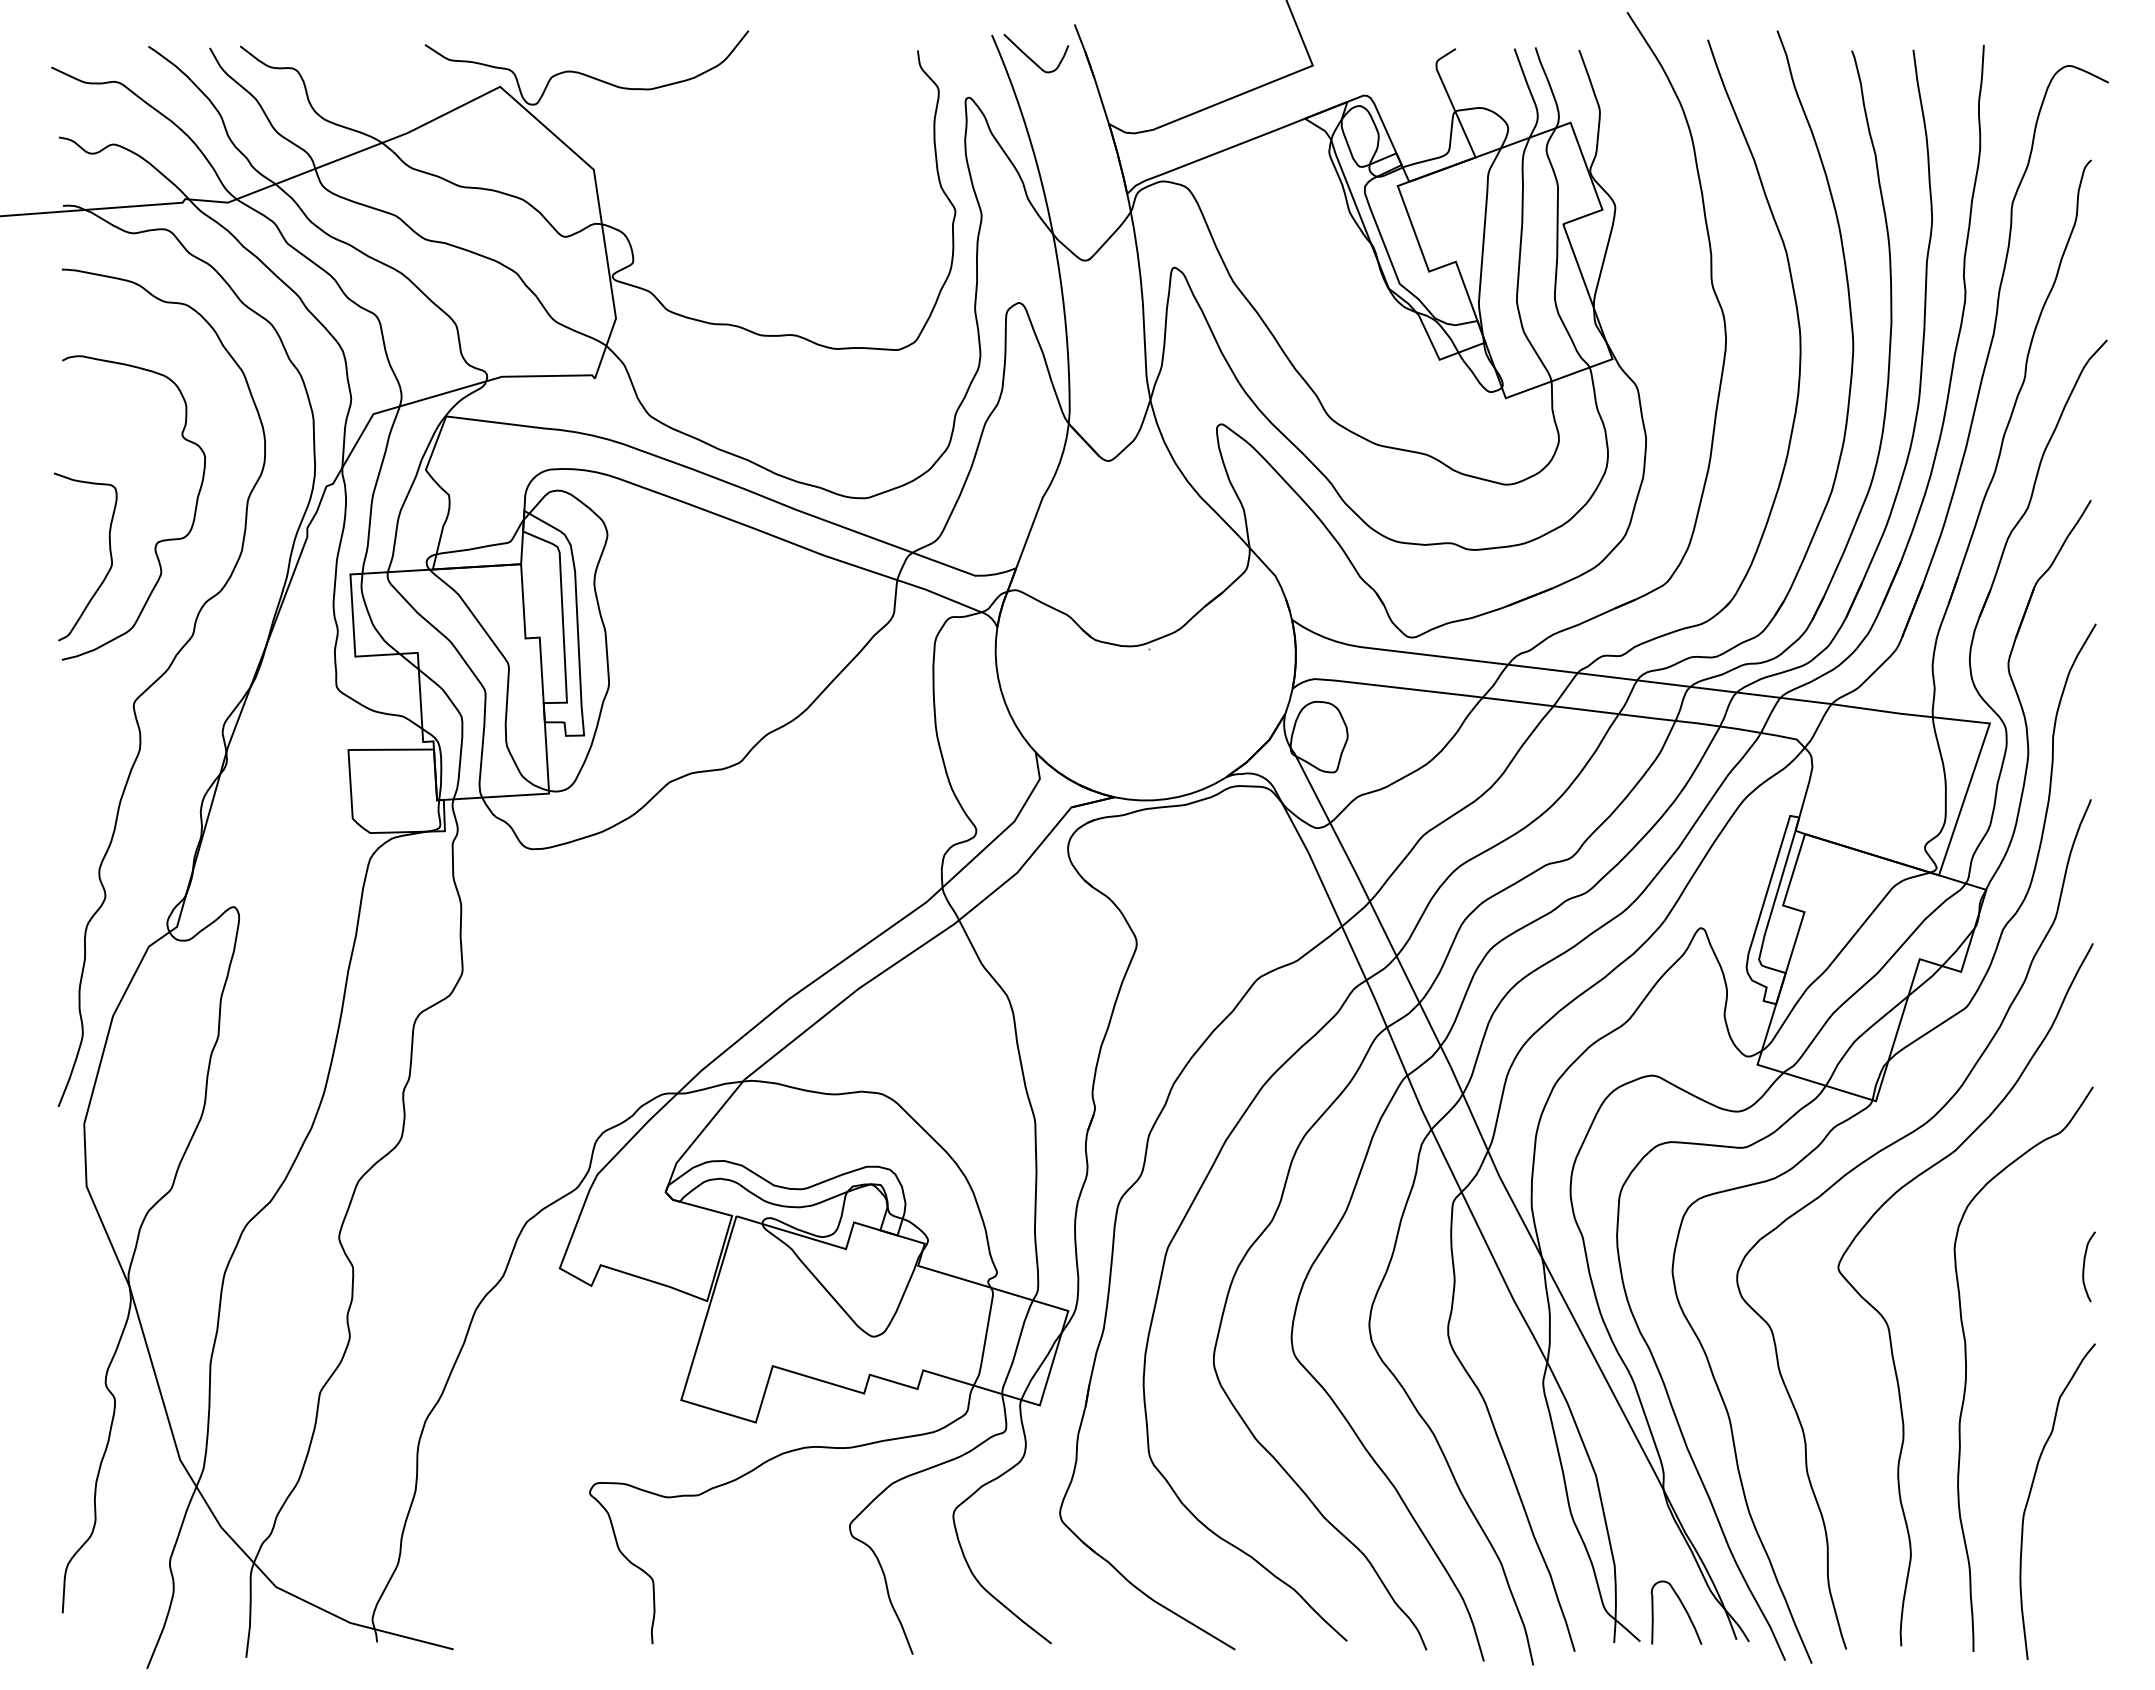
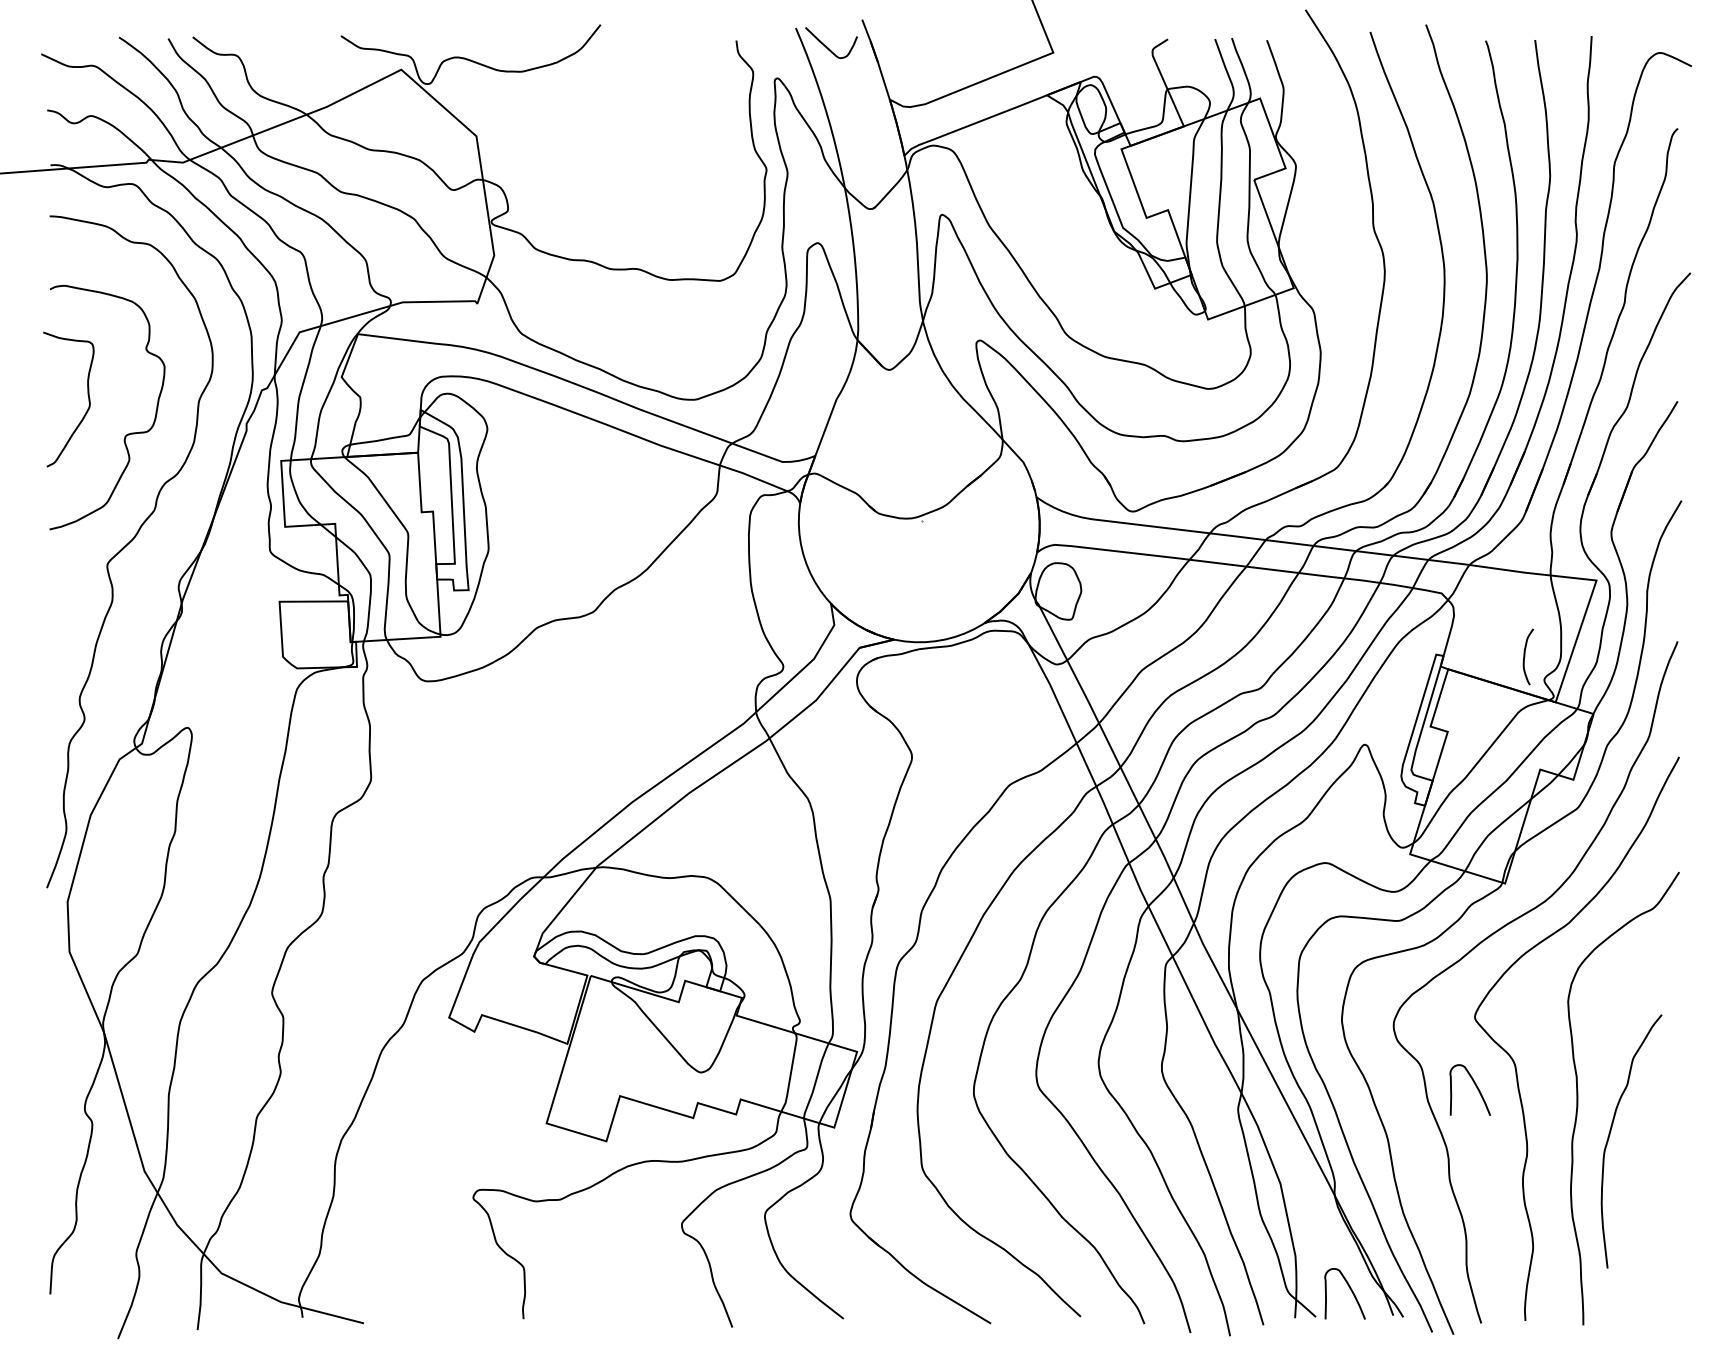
curve: (109, 552) -> (87, 395), moved
curve: (2084, 1266) -> (1524, 656), moved
curve: (1839, 1354) -> (1475, 1086), added
curve: (2030, 1495) -> (1609, 1136), moved

